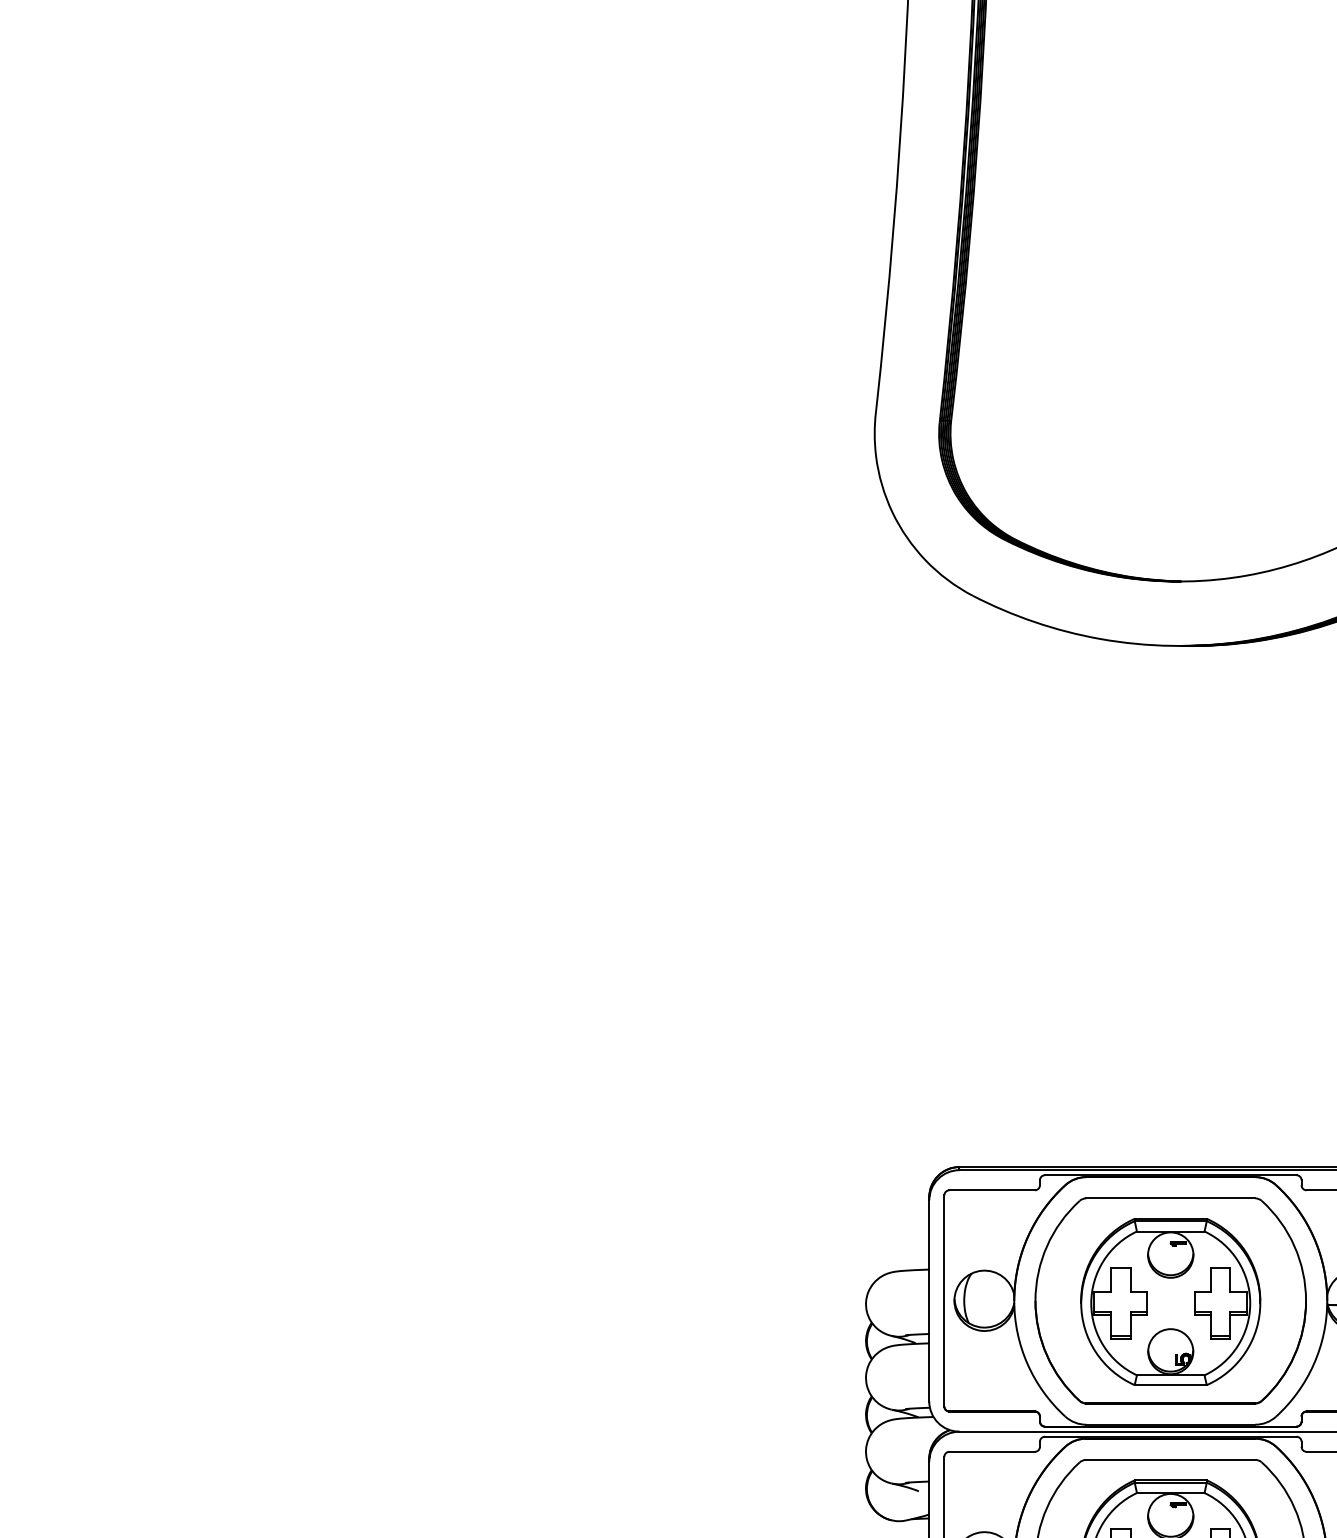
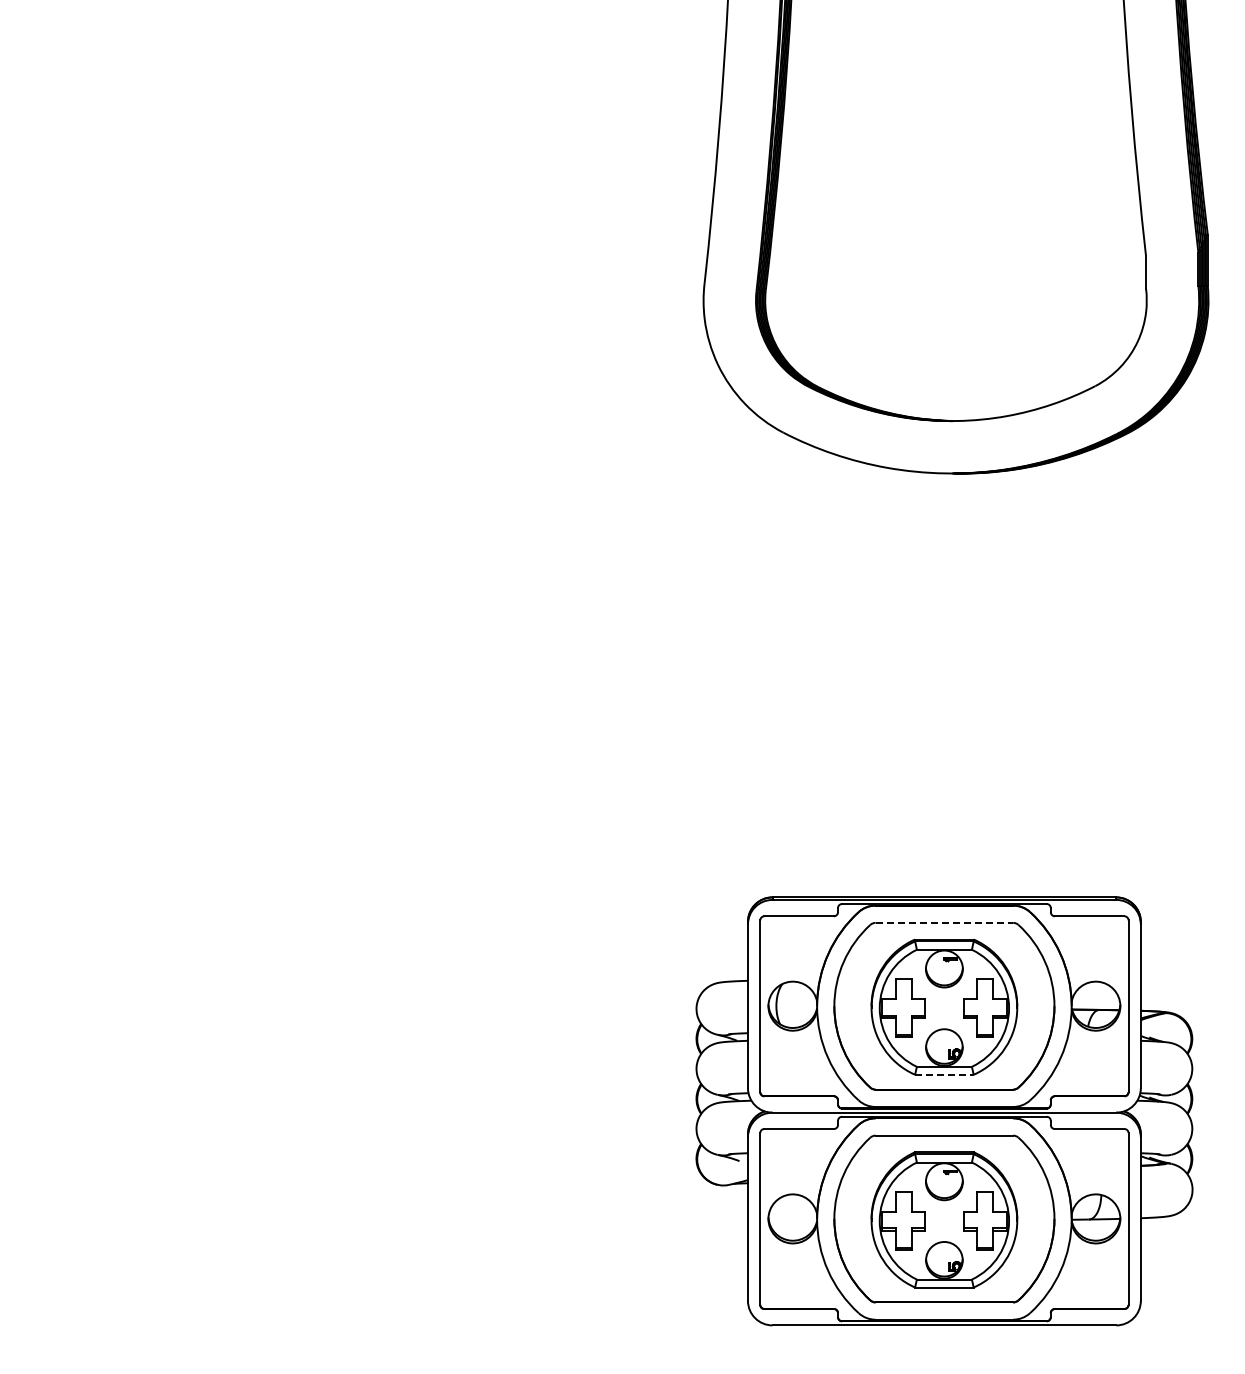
line: (1170, 1197) -> (944, 922), solid -> dashed
line: (1170, 1384) -> (944, 1074), solid -> dashed

